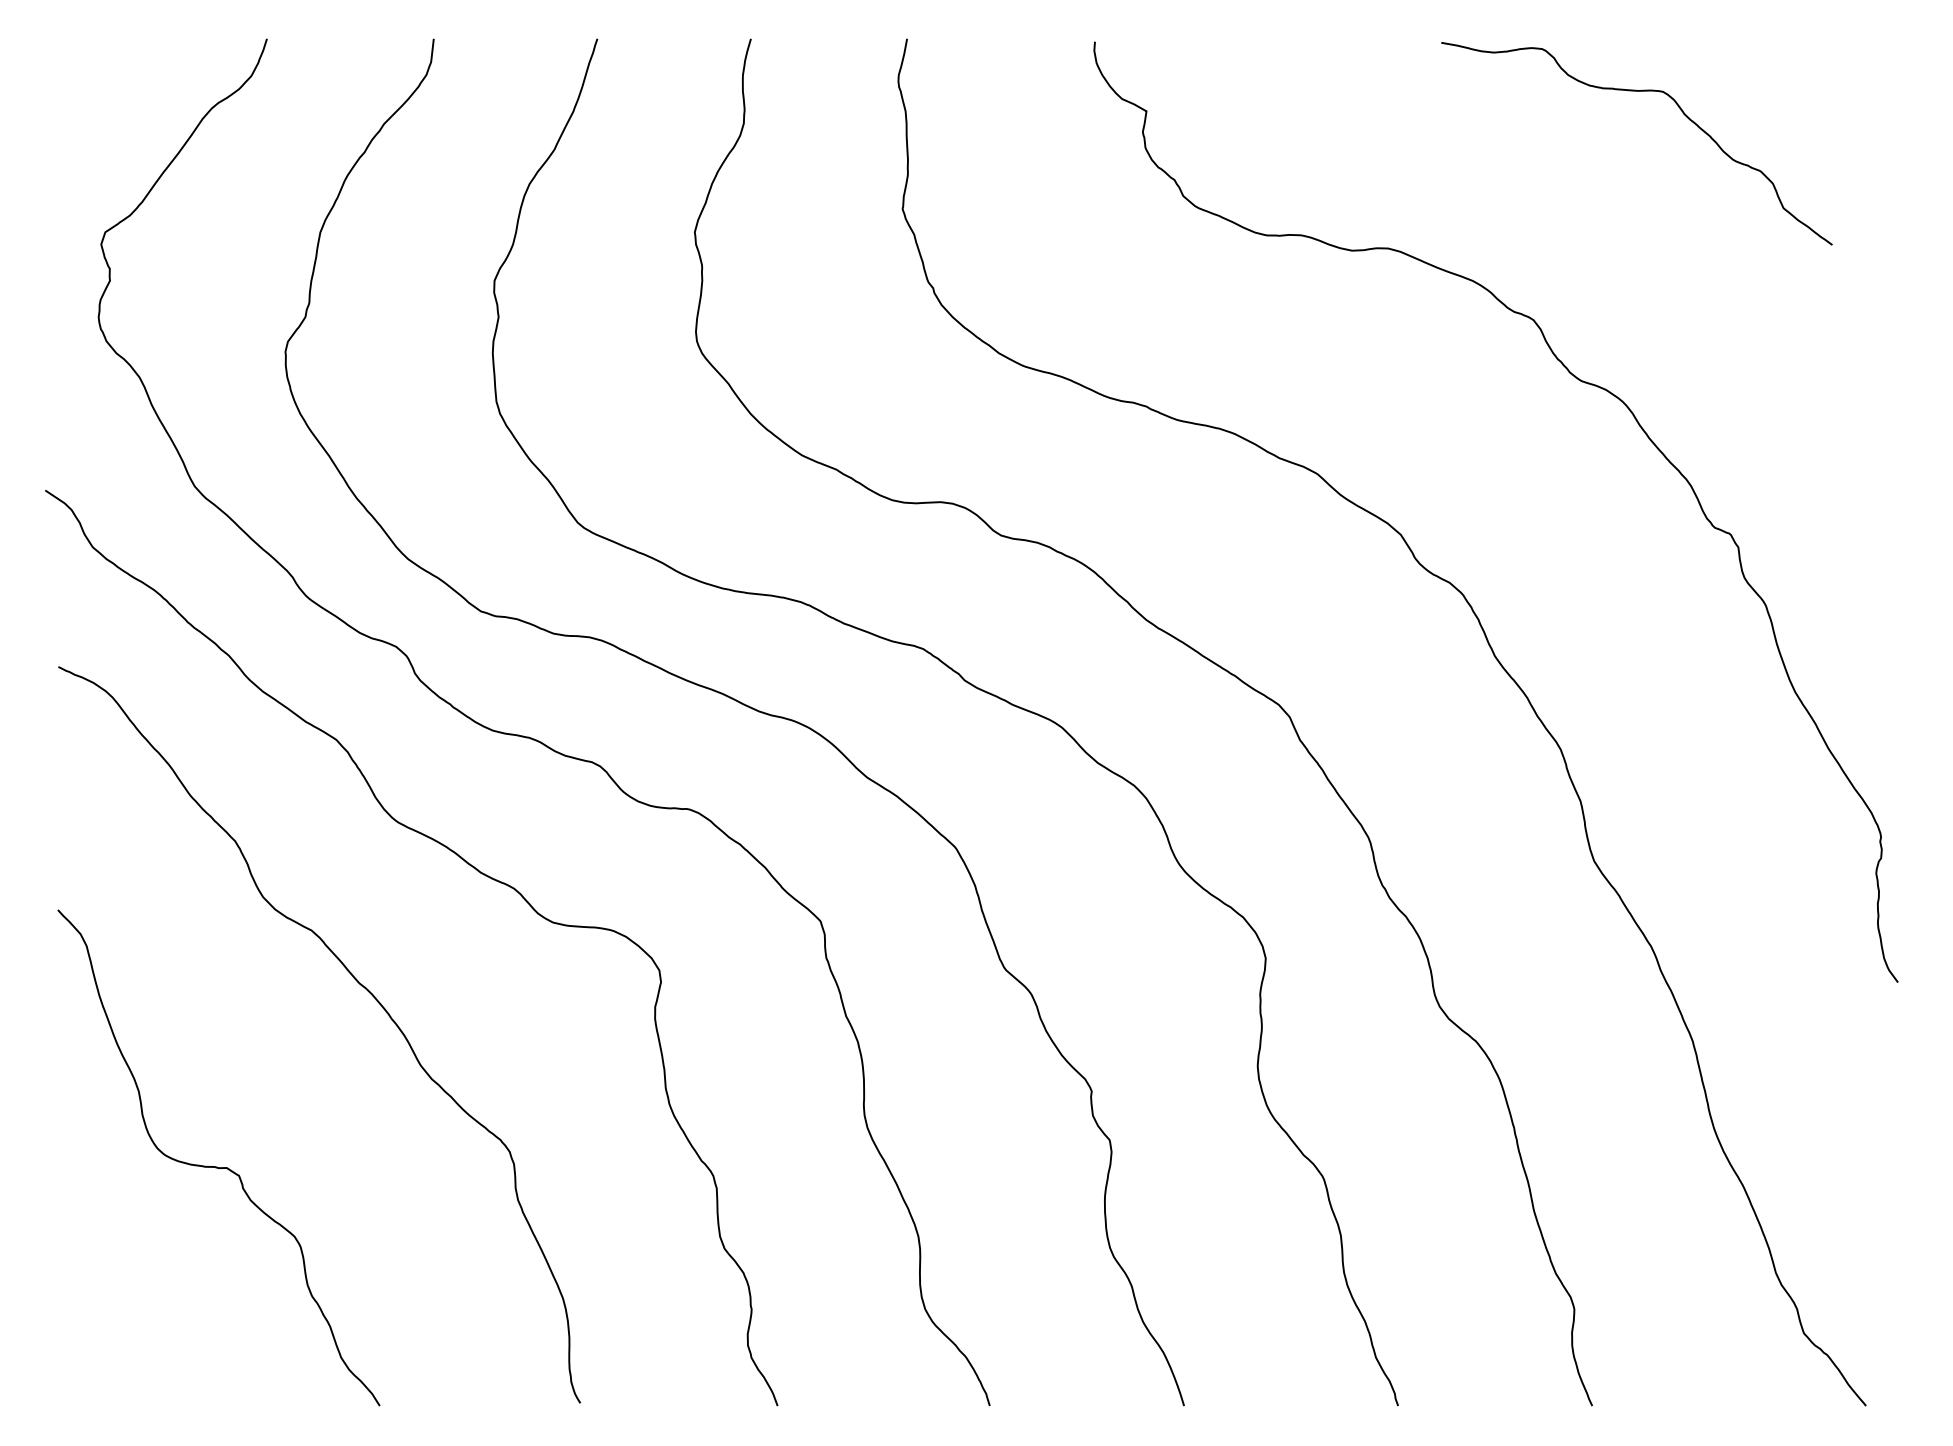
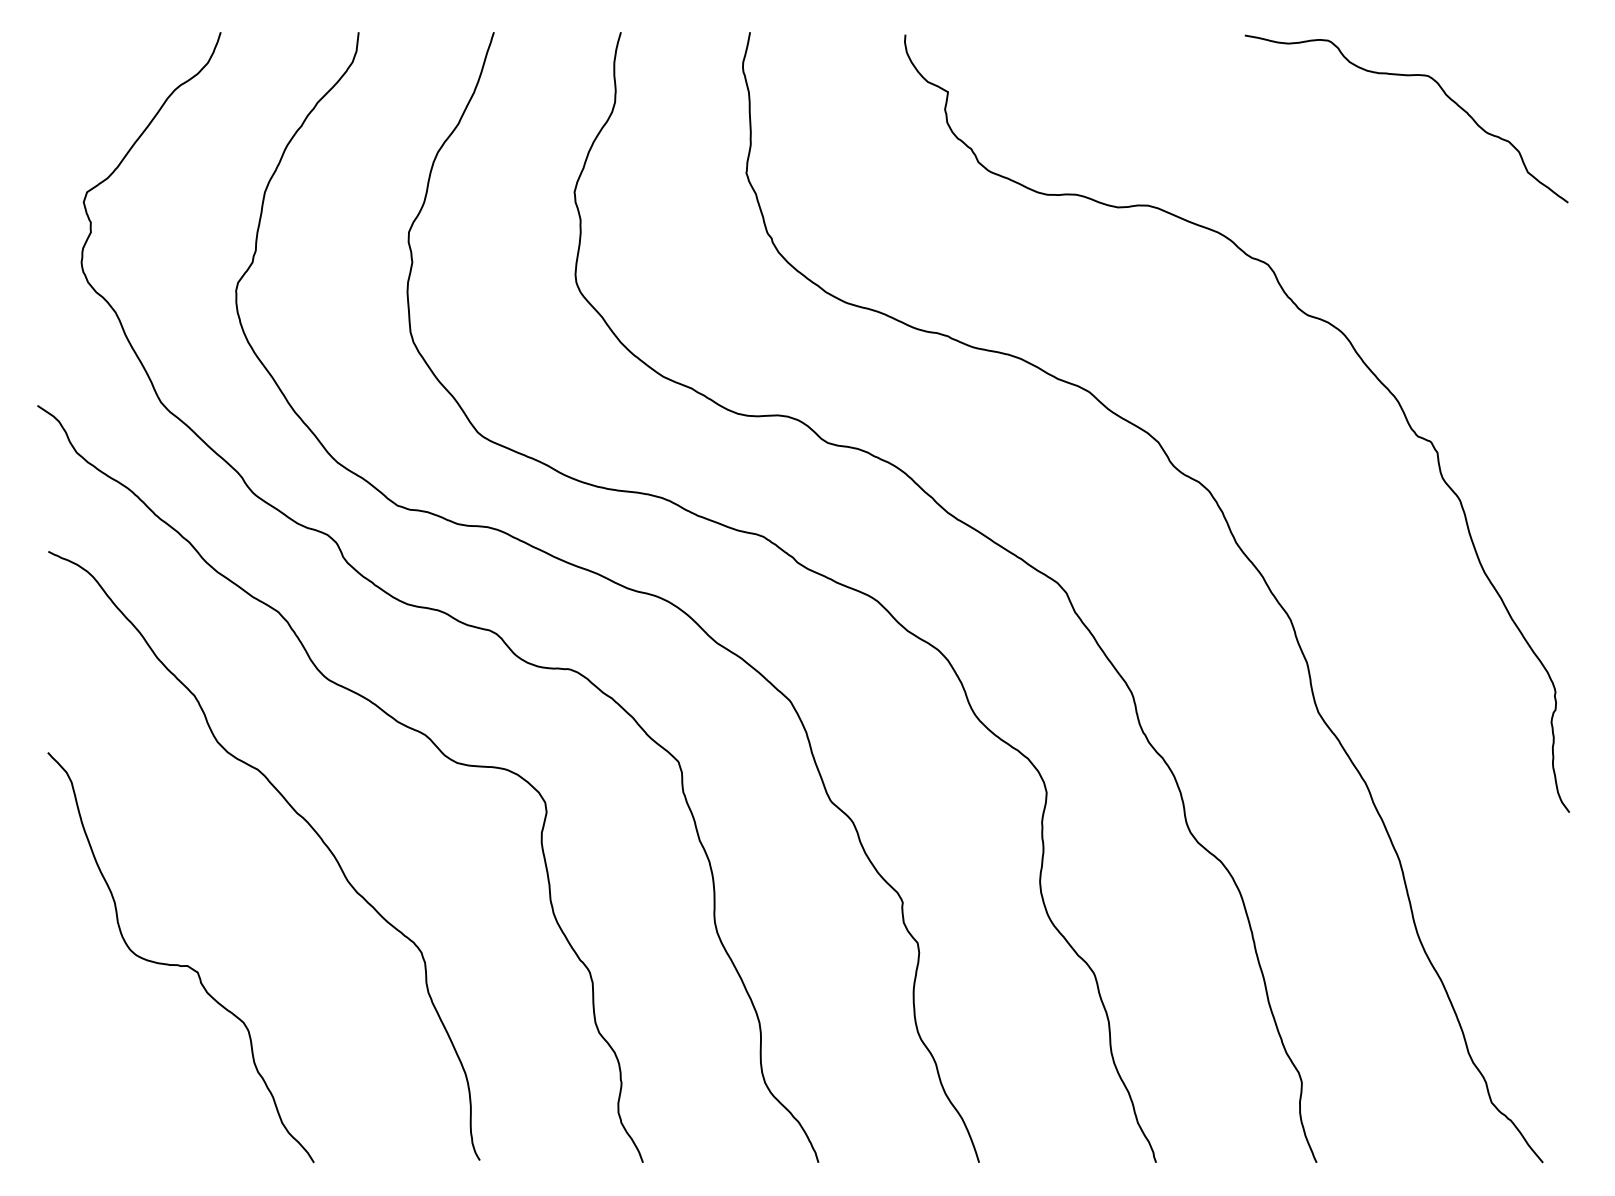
curve: (1636, 92) -> (1406, 76), moved

